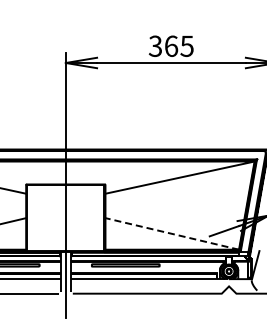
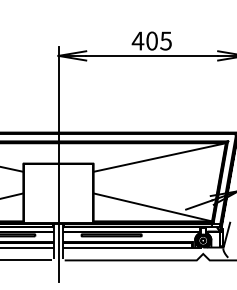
text: (163, 46) -> (145, 41), 365 -> 405
line: (172, 233) -> (153, 207), dashed -> solid

